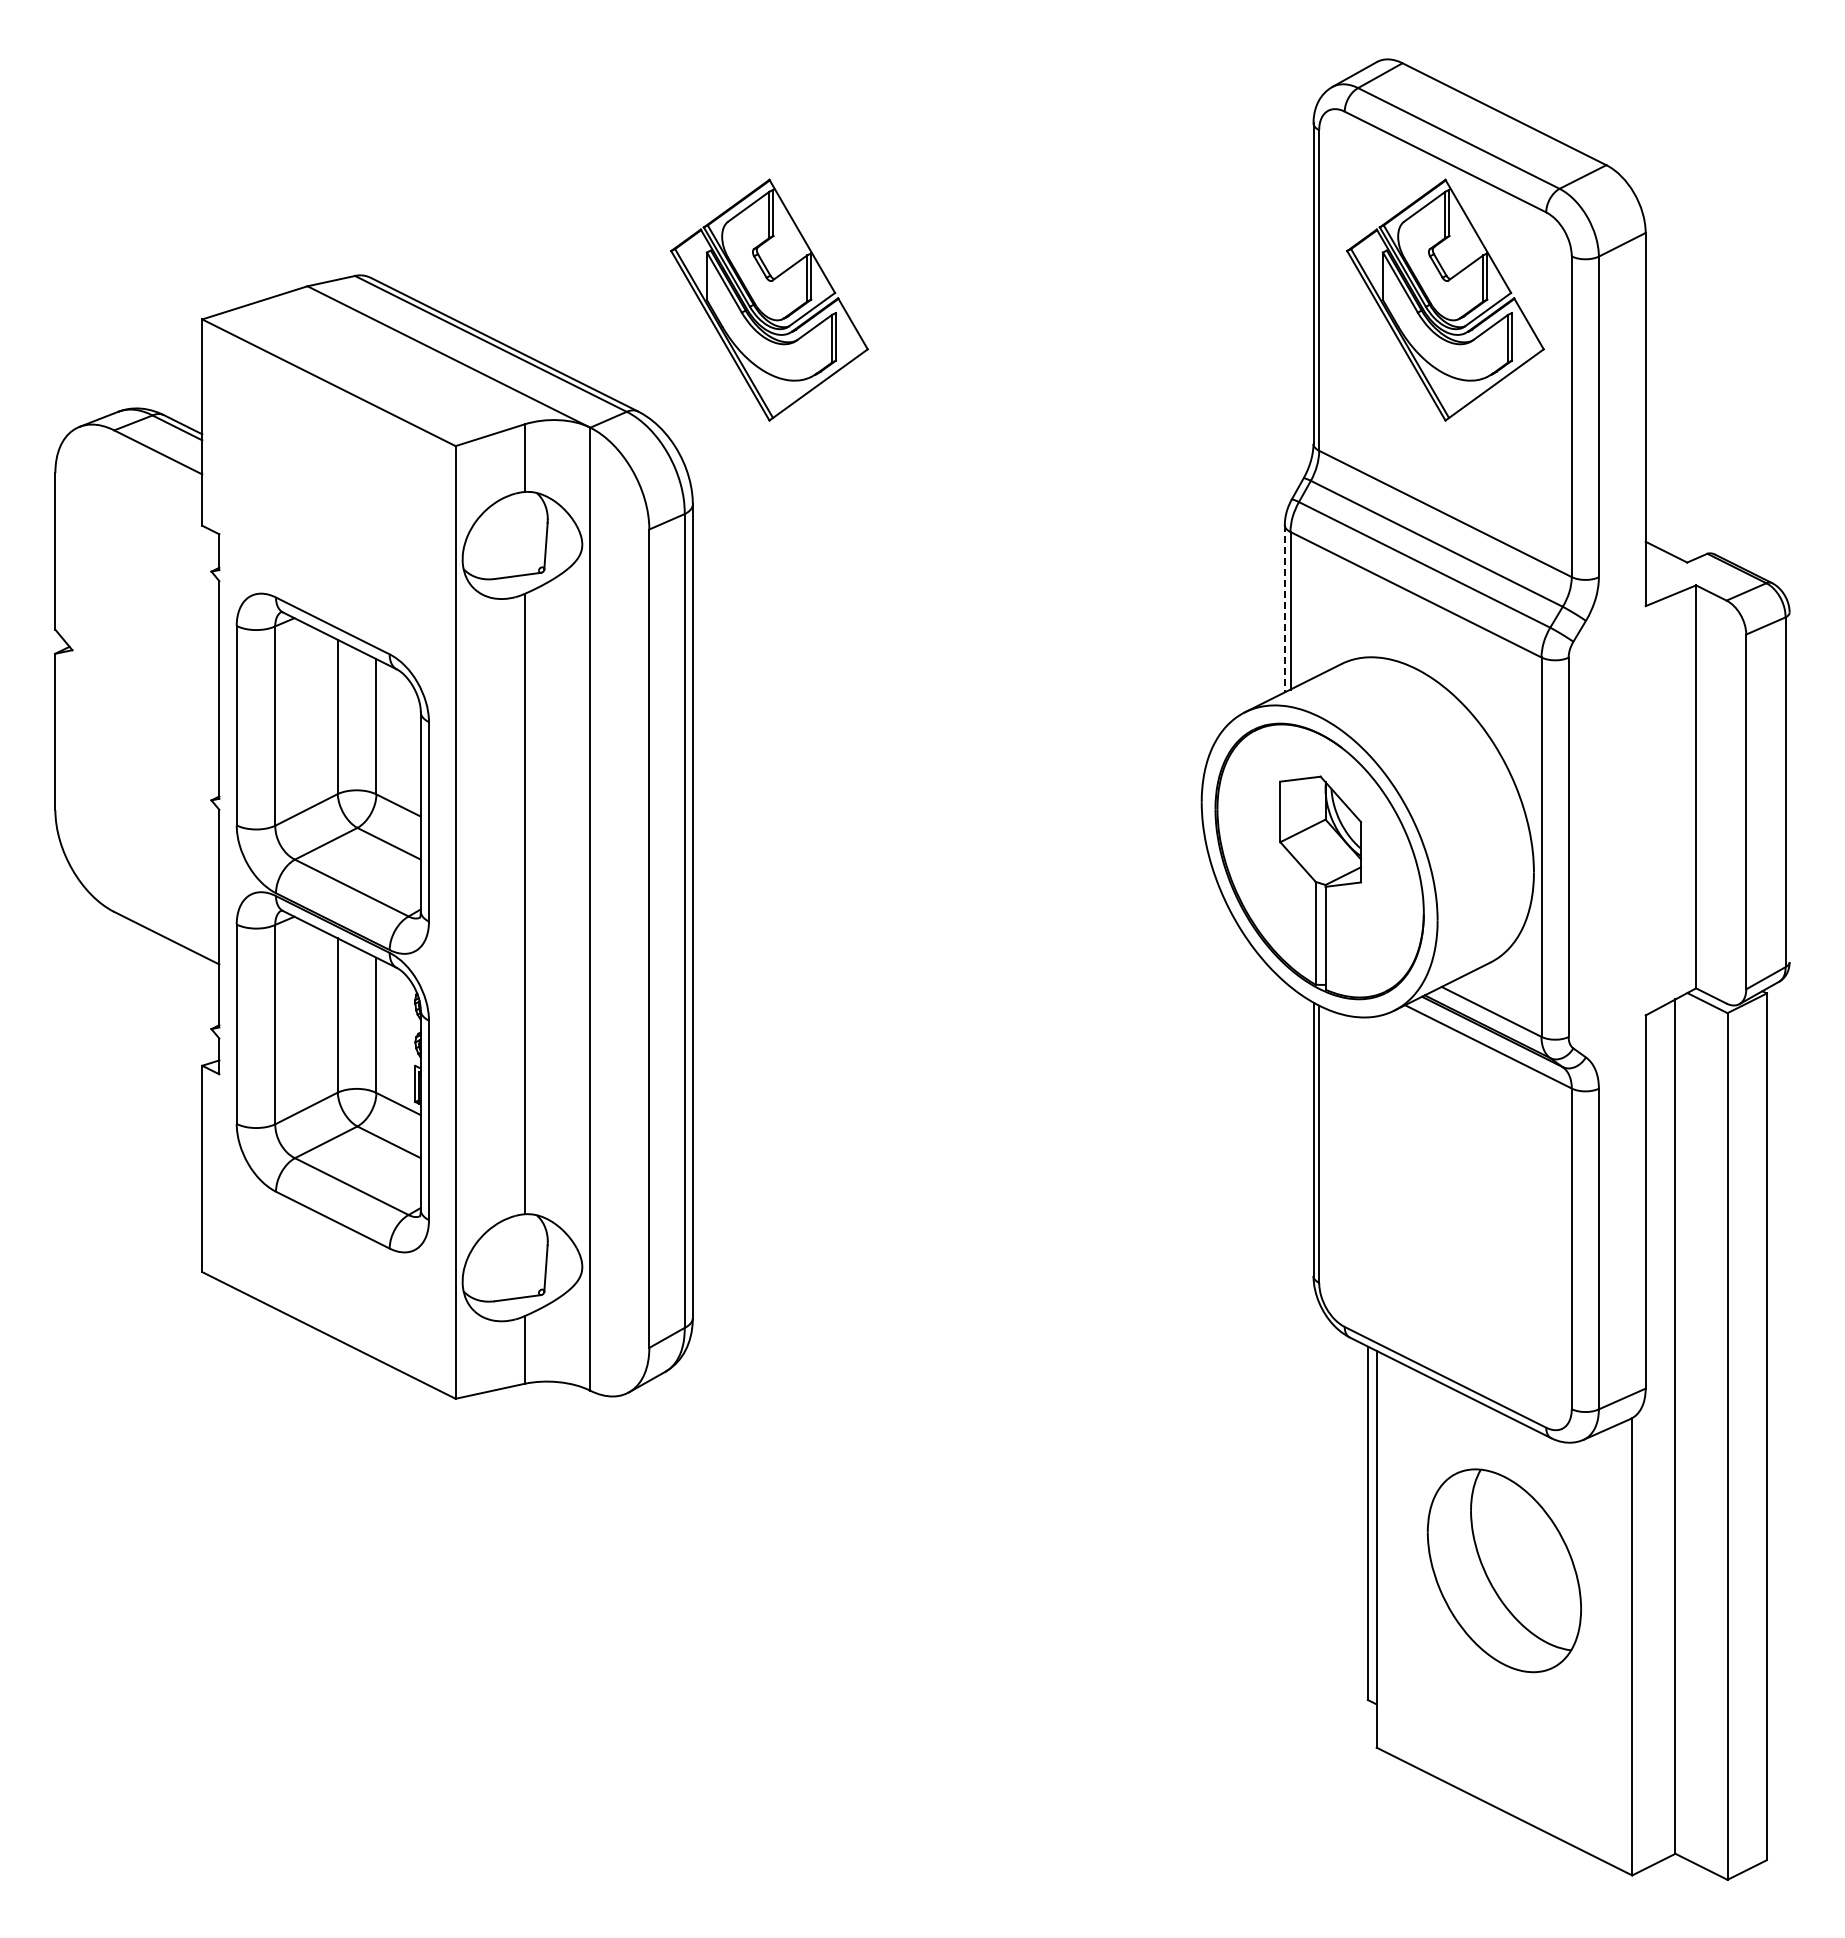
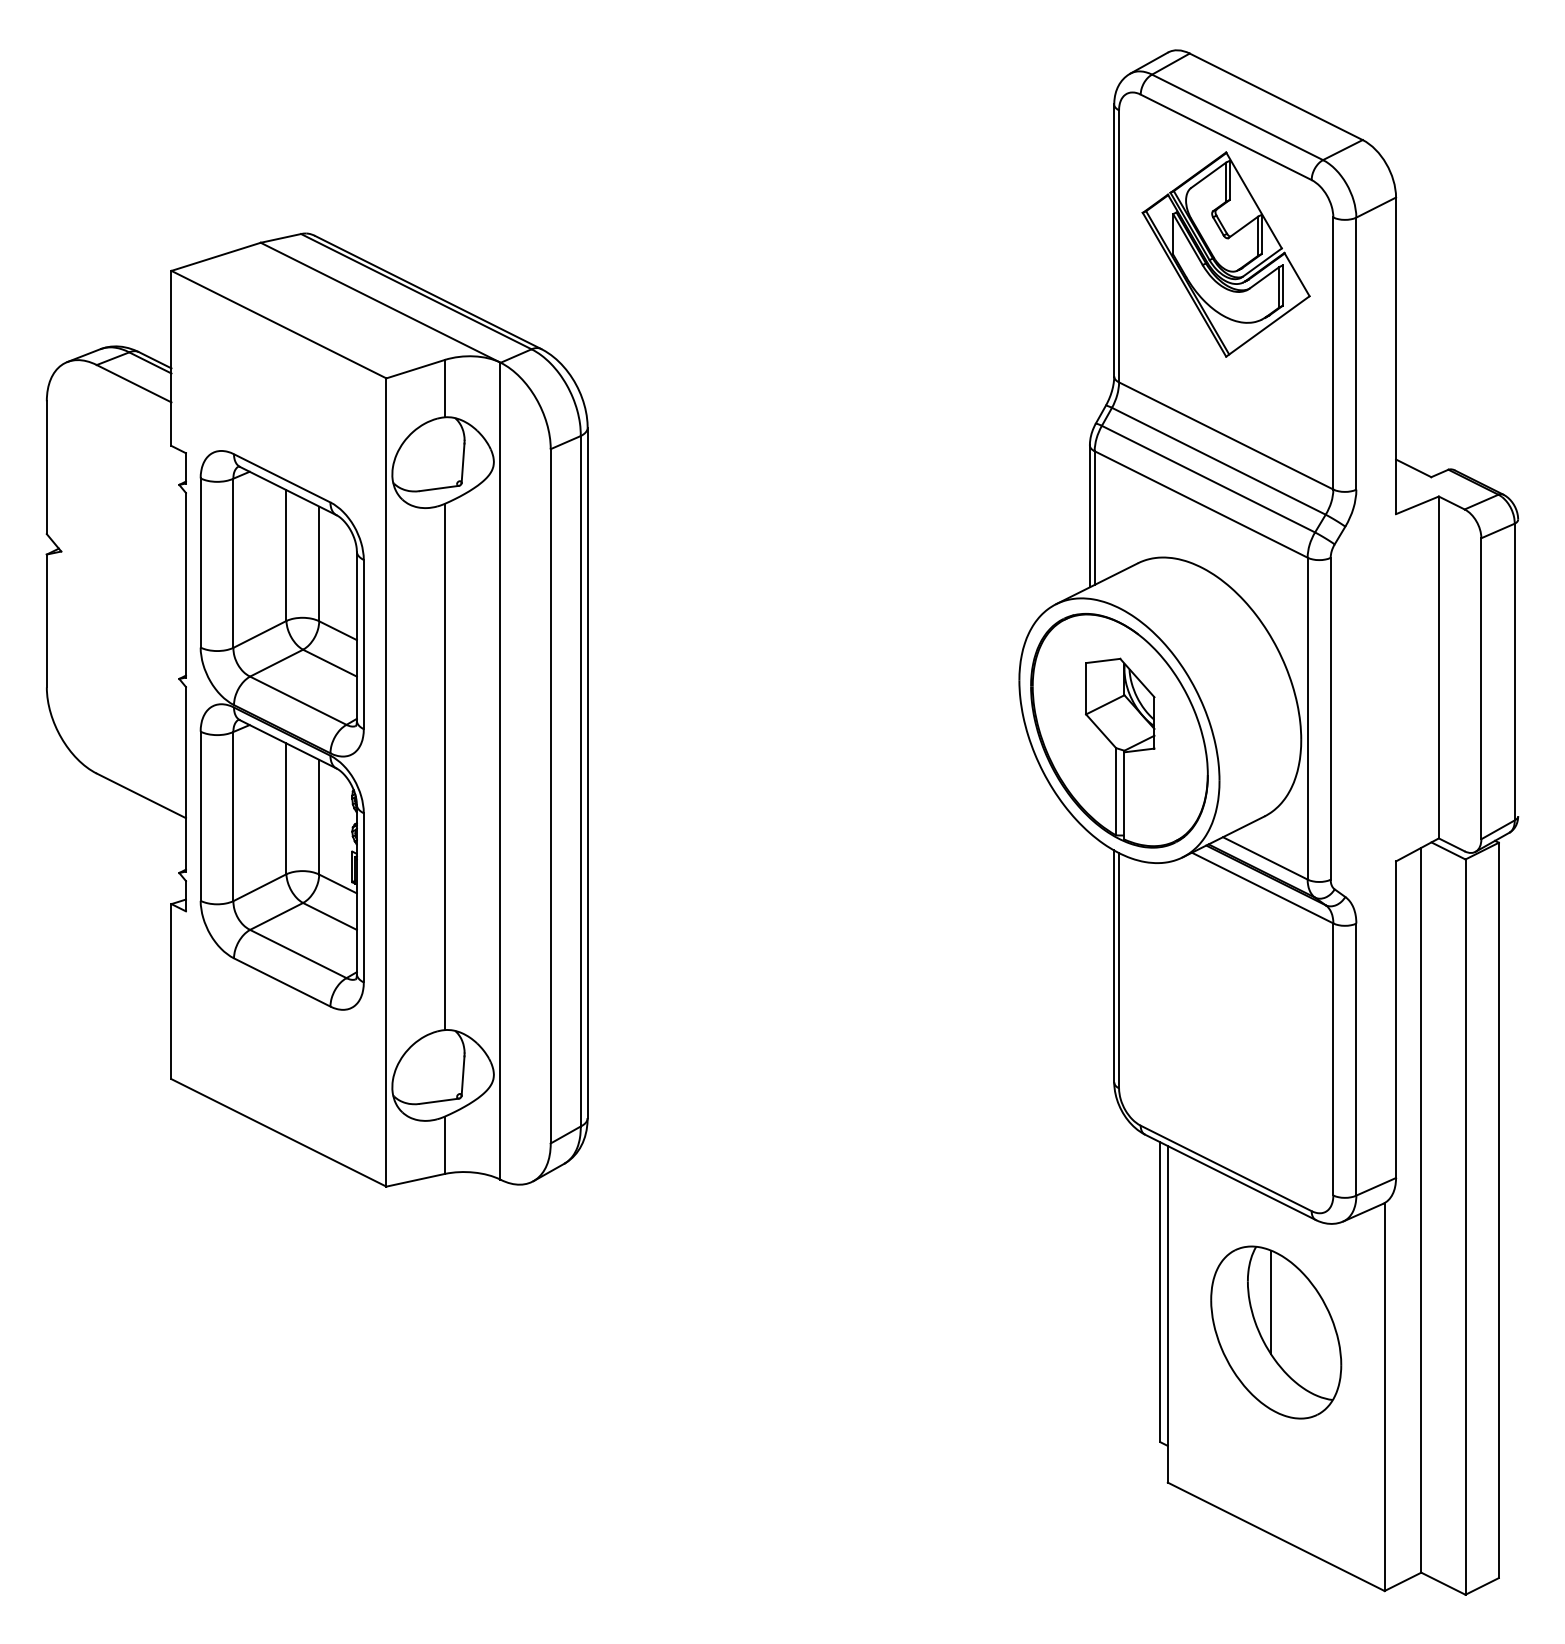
part: (769, 299) -> (652, 253), removed
line: (1284, 608) -> (1089, 516), dashed -> solid
part: (332, 922) -> (281, 729), moved
line: (1498, 1535) -> (1271, 1302), added

